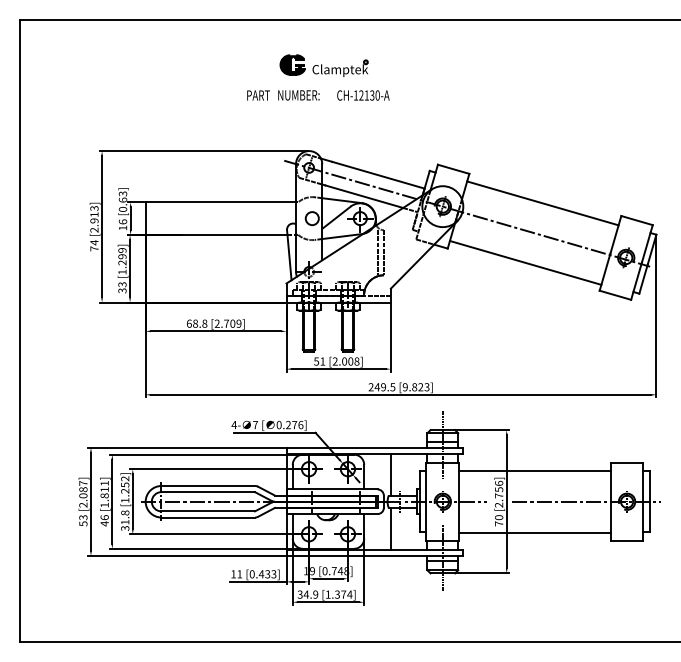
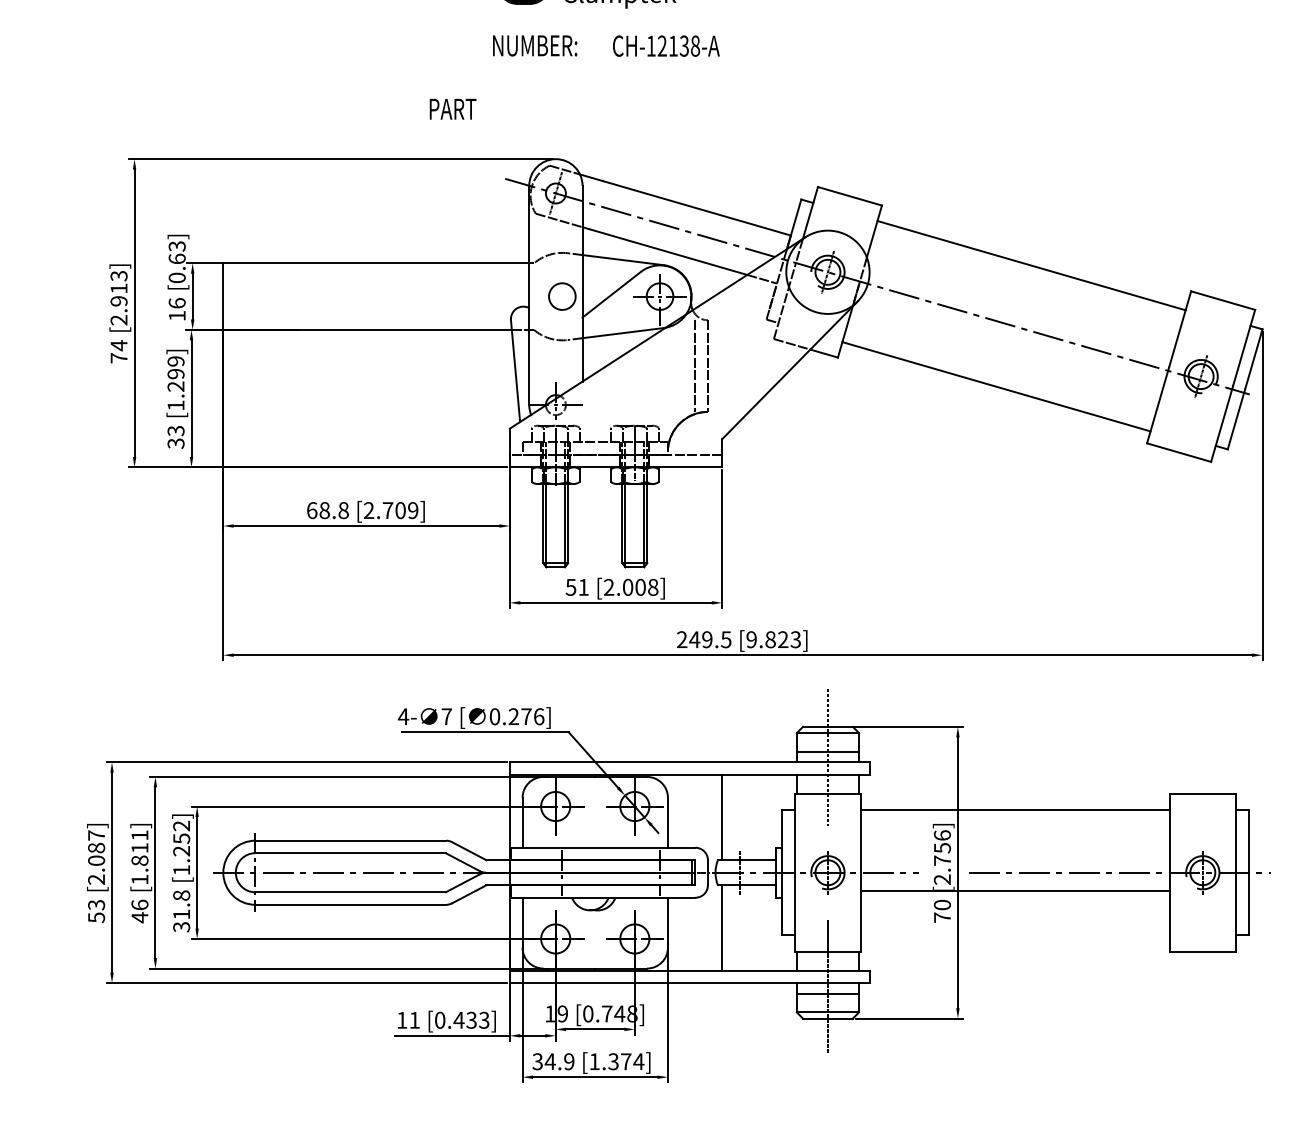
text: (258, 95) -> (452, 109), moved
text: (377, 95) -> (695, 46), CH-12130-A -> CH-12138-A
line: (534, 532) -> (1014, 890), moved

